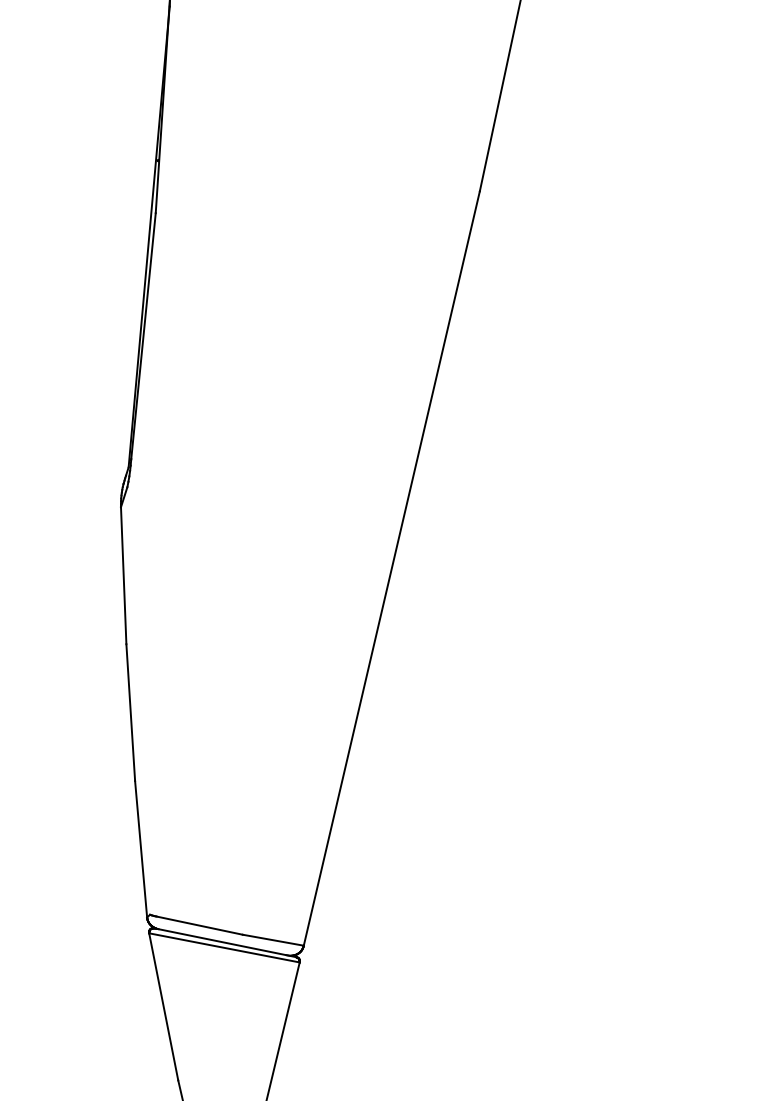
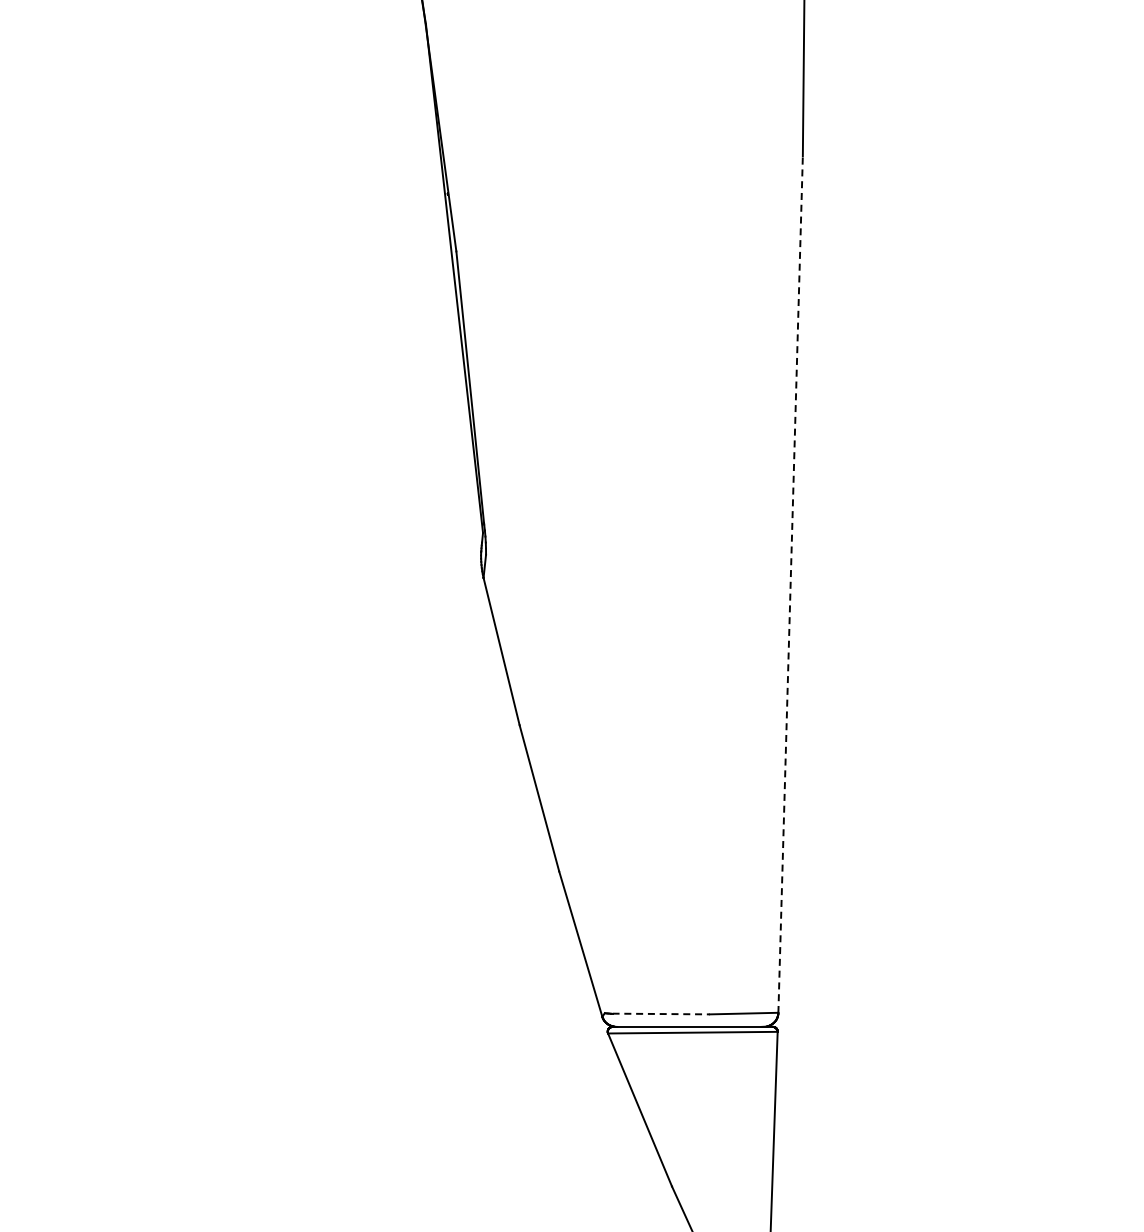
line: (391, 568) -> (790, 584), solid -> dashed
line: (199, 926) -> (661, 1014), solid -> dashed

